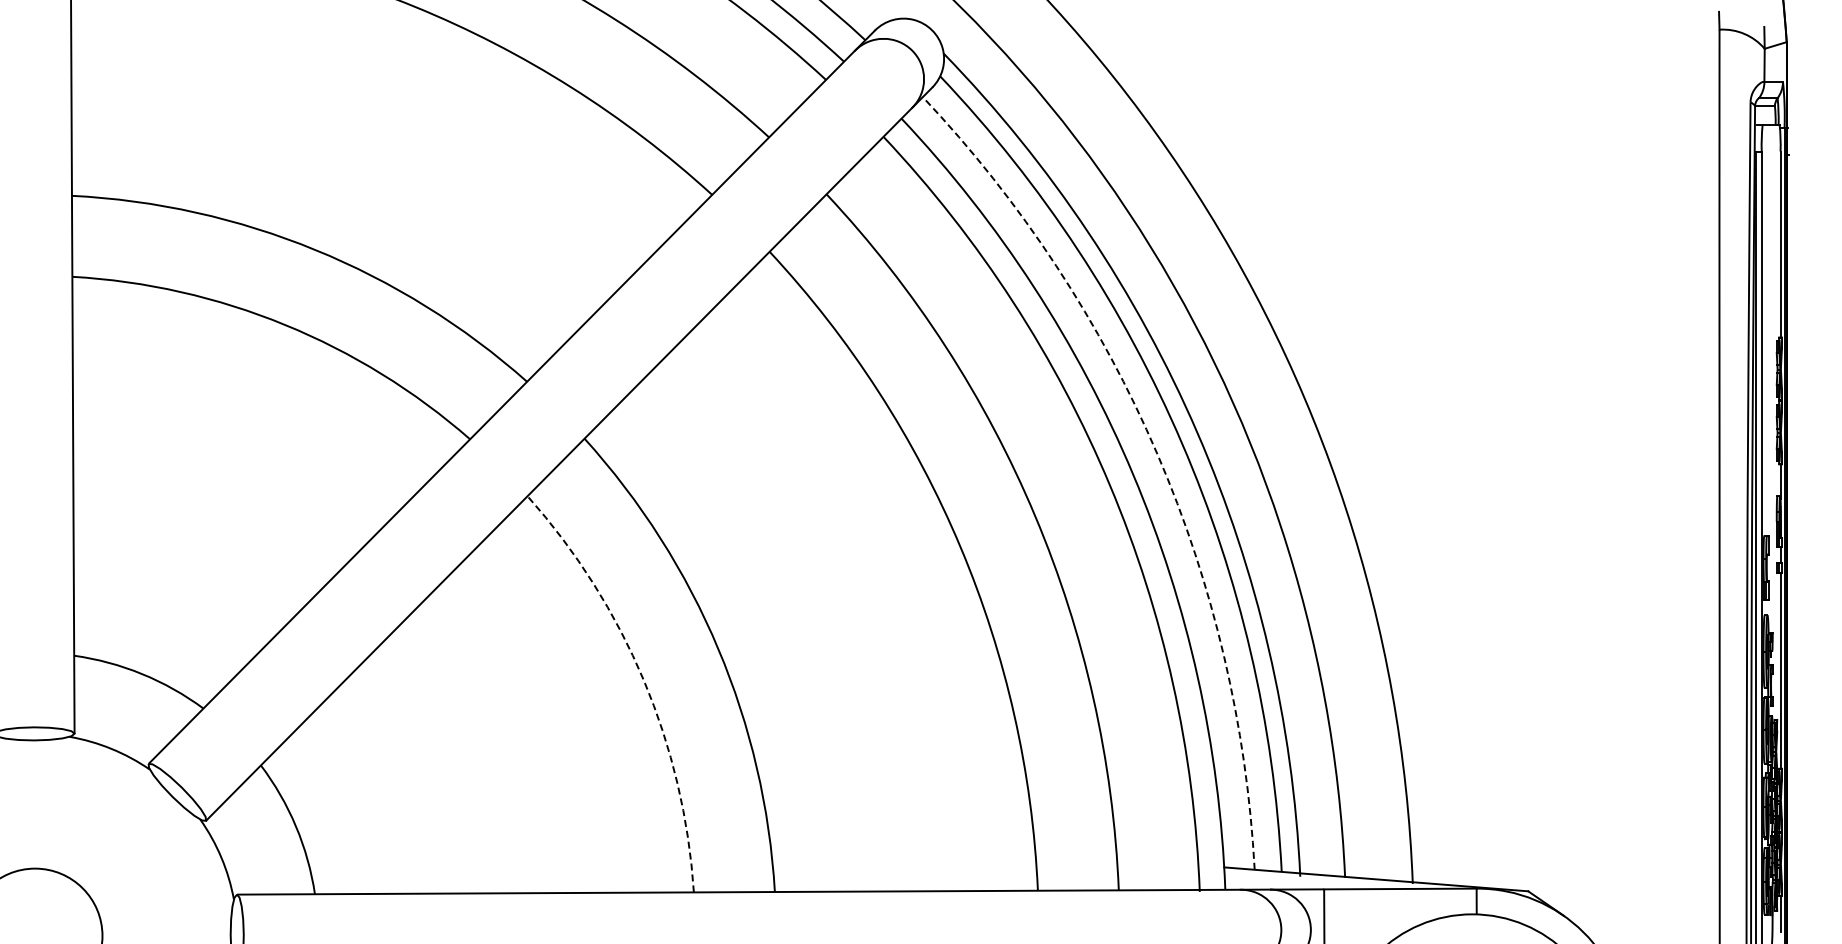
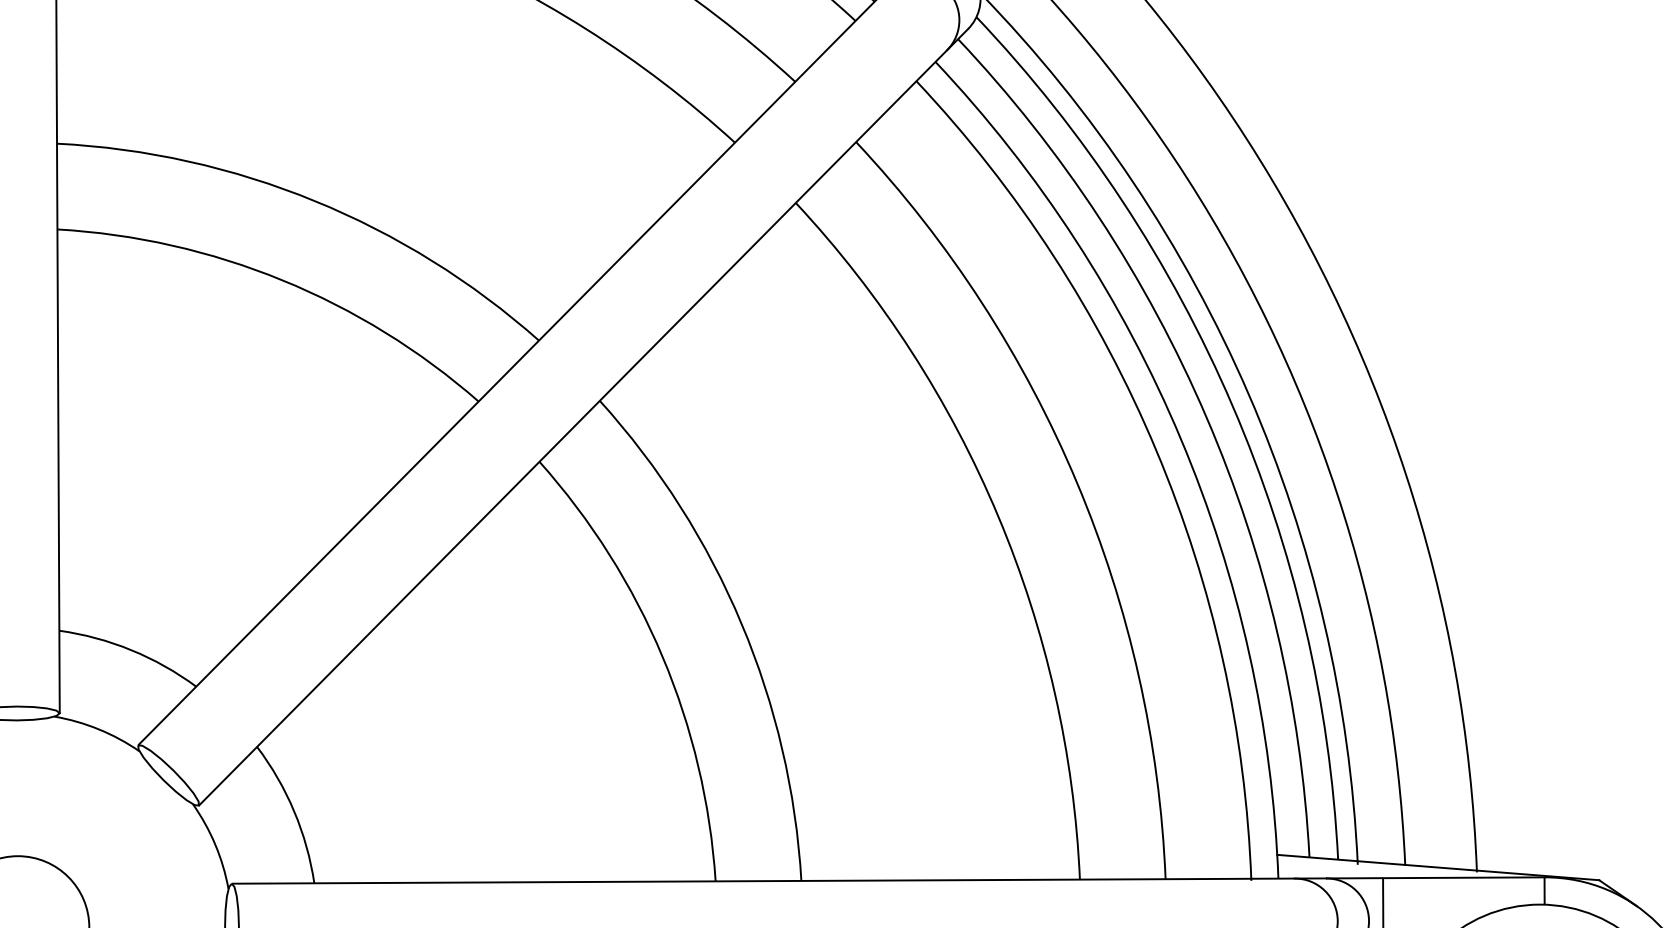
arc: (1157, 454) -> (1206, 417), dashed -> solid
arc: (643, 680) -> (662, 656), dashed -> solid

